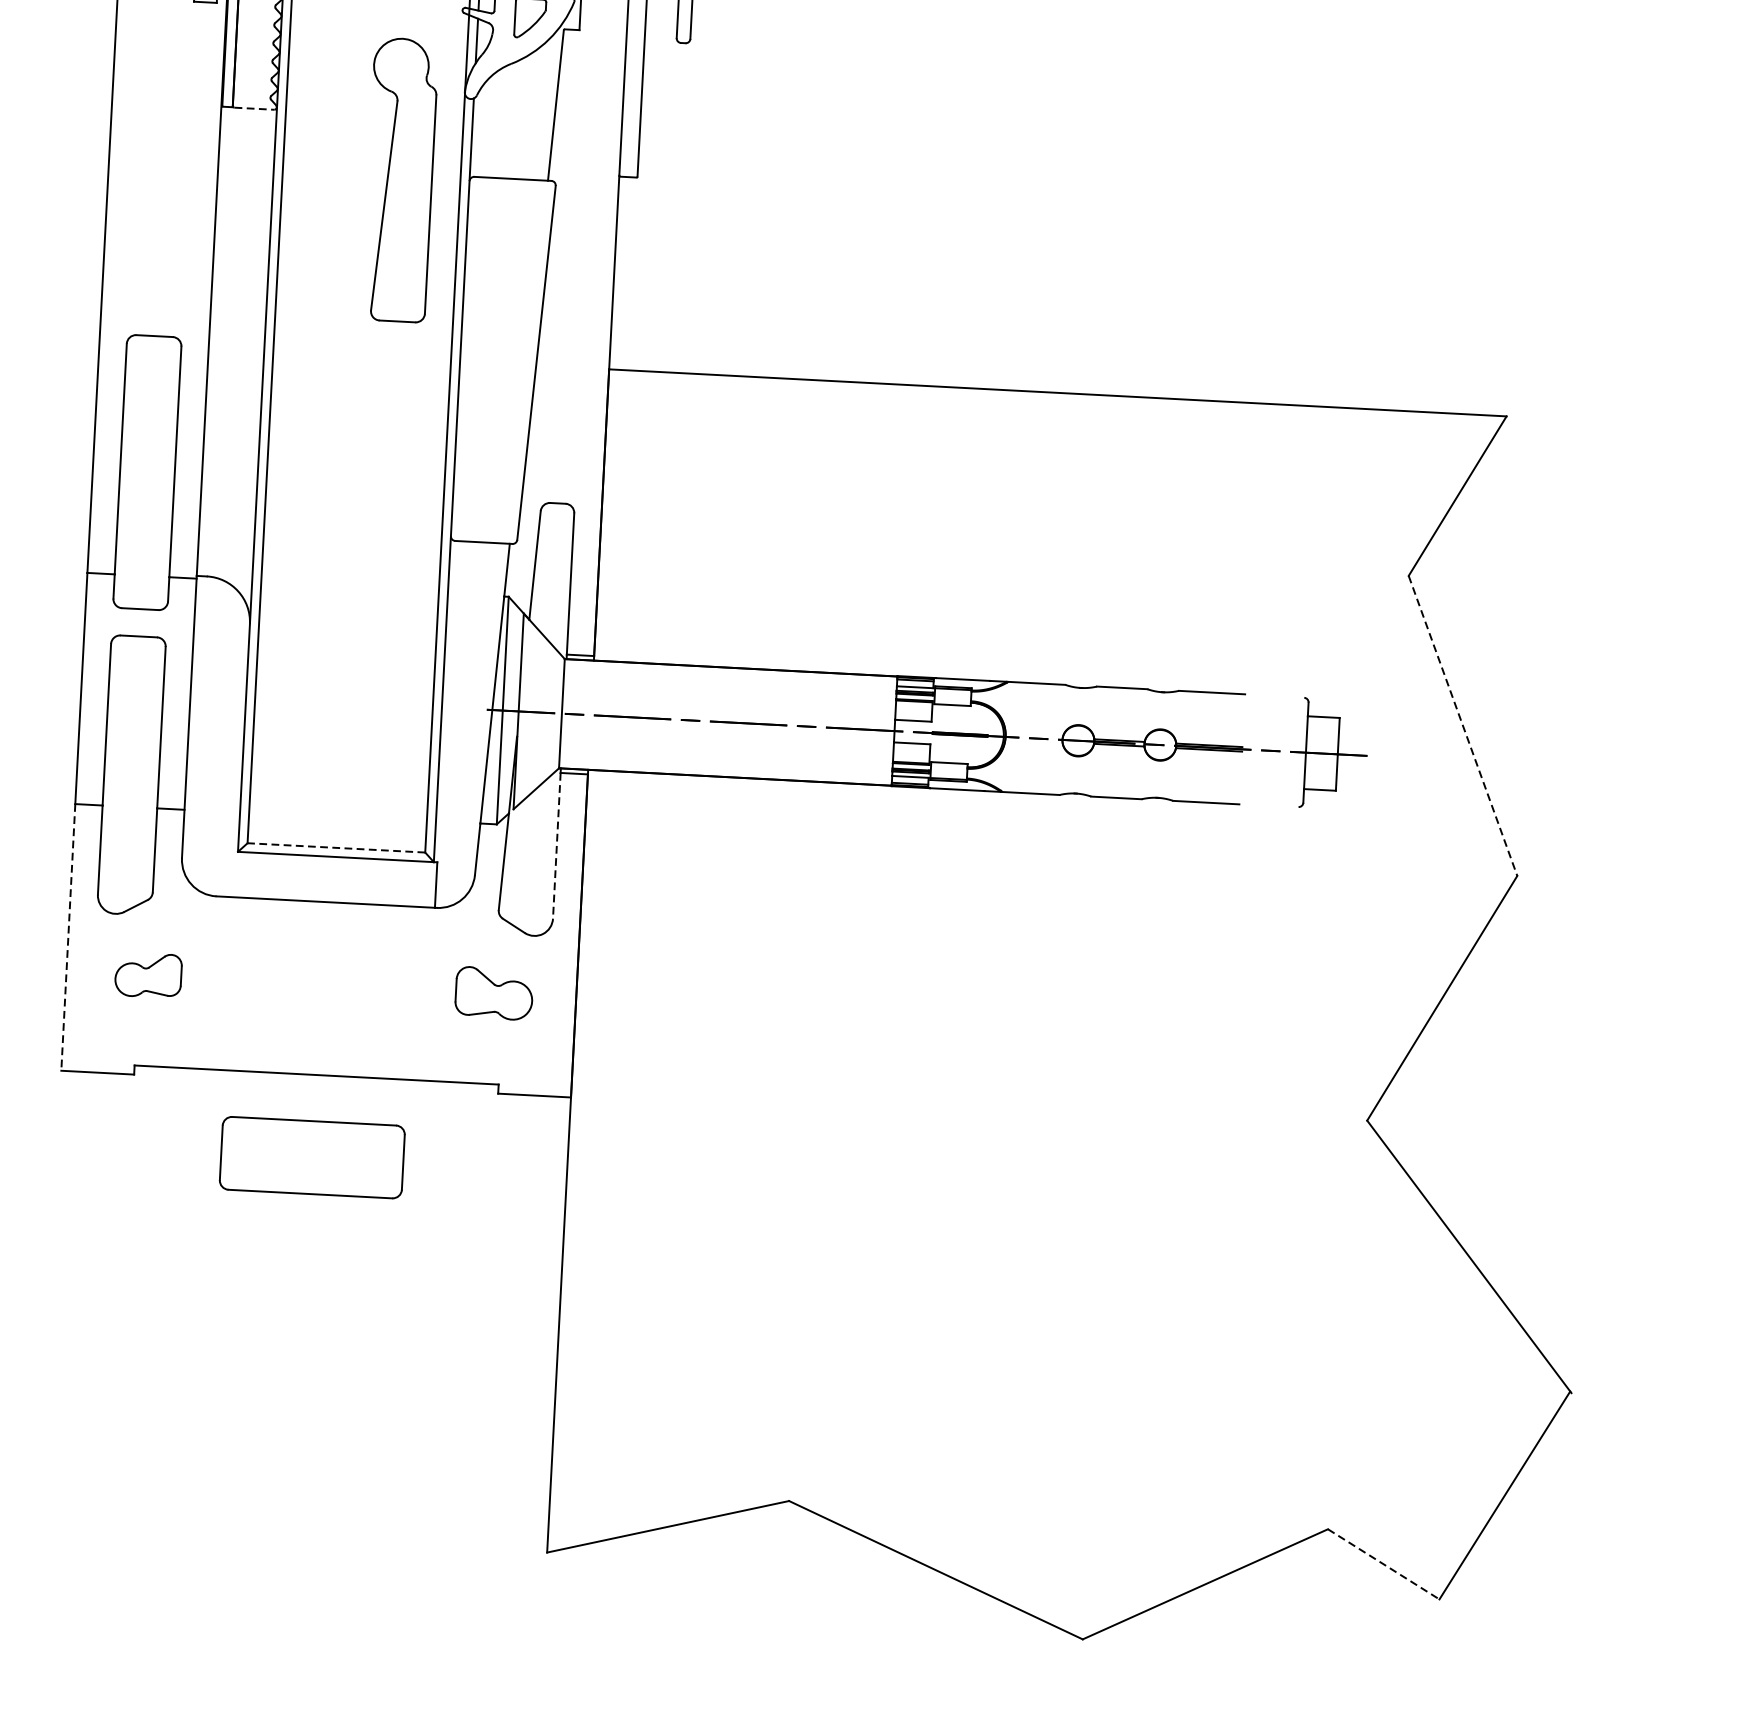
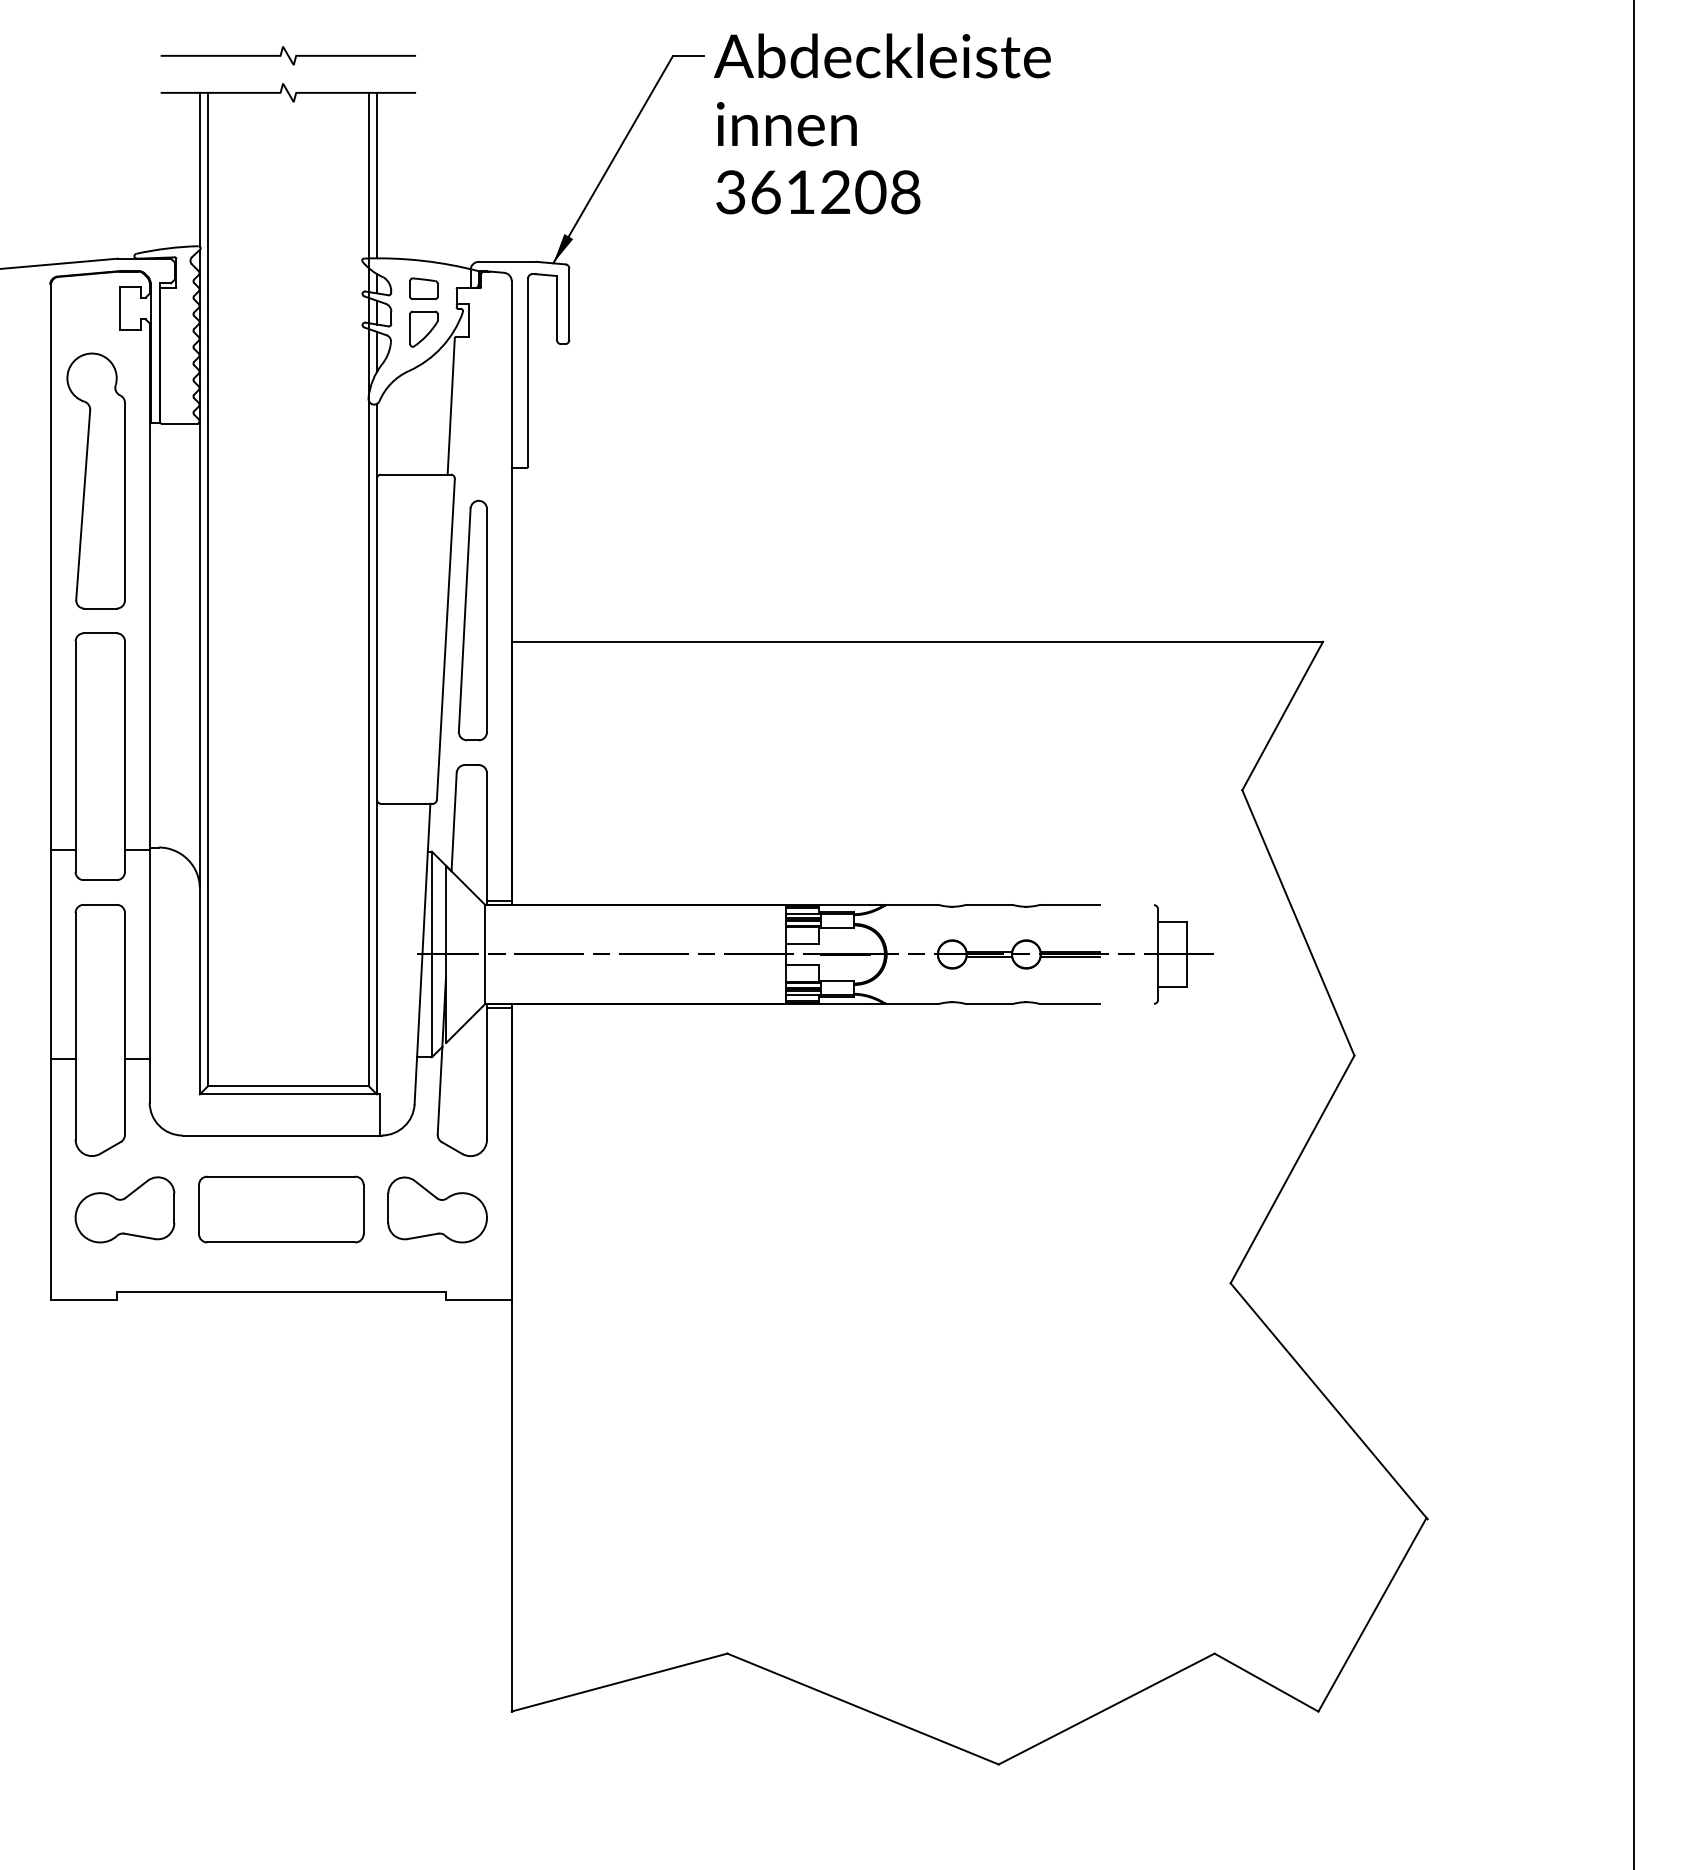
line: (255, 108) -> (180, 423), dashed -> solid
part: (399, 179) -> (95, 480), moved
part: (567, 343) -> (472, 620), added
line: (1463, 726) -> (1298, 923), dashed -> solid
line: (557, 845) -> (487, 1073), dashed -> solid
line: (335, 848) -> (287, 1086), dashed -> solid
line: (67, 937) -> (50, 1179), dashed -> solid
part: (147, 974) -> (124, 1209), size x1.67
part: (494, 992) -> (437, 1209), size x1.43
part: (312, 1157) -> (281, 1209), moved
line: (1383, 1564) -> (1266, 1682), dashed -> solid

